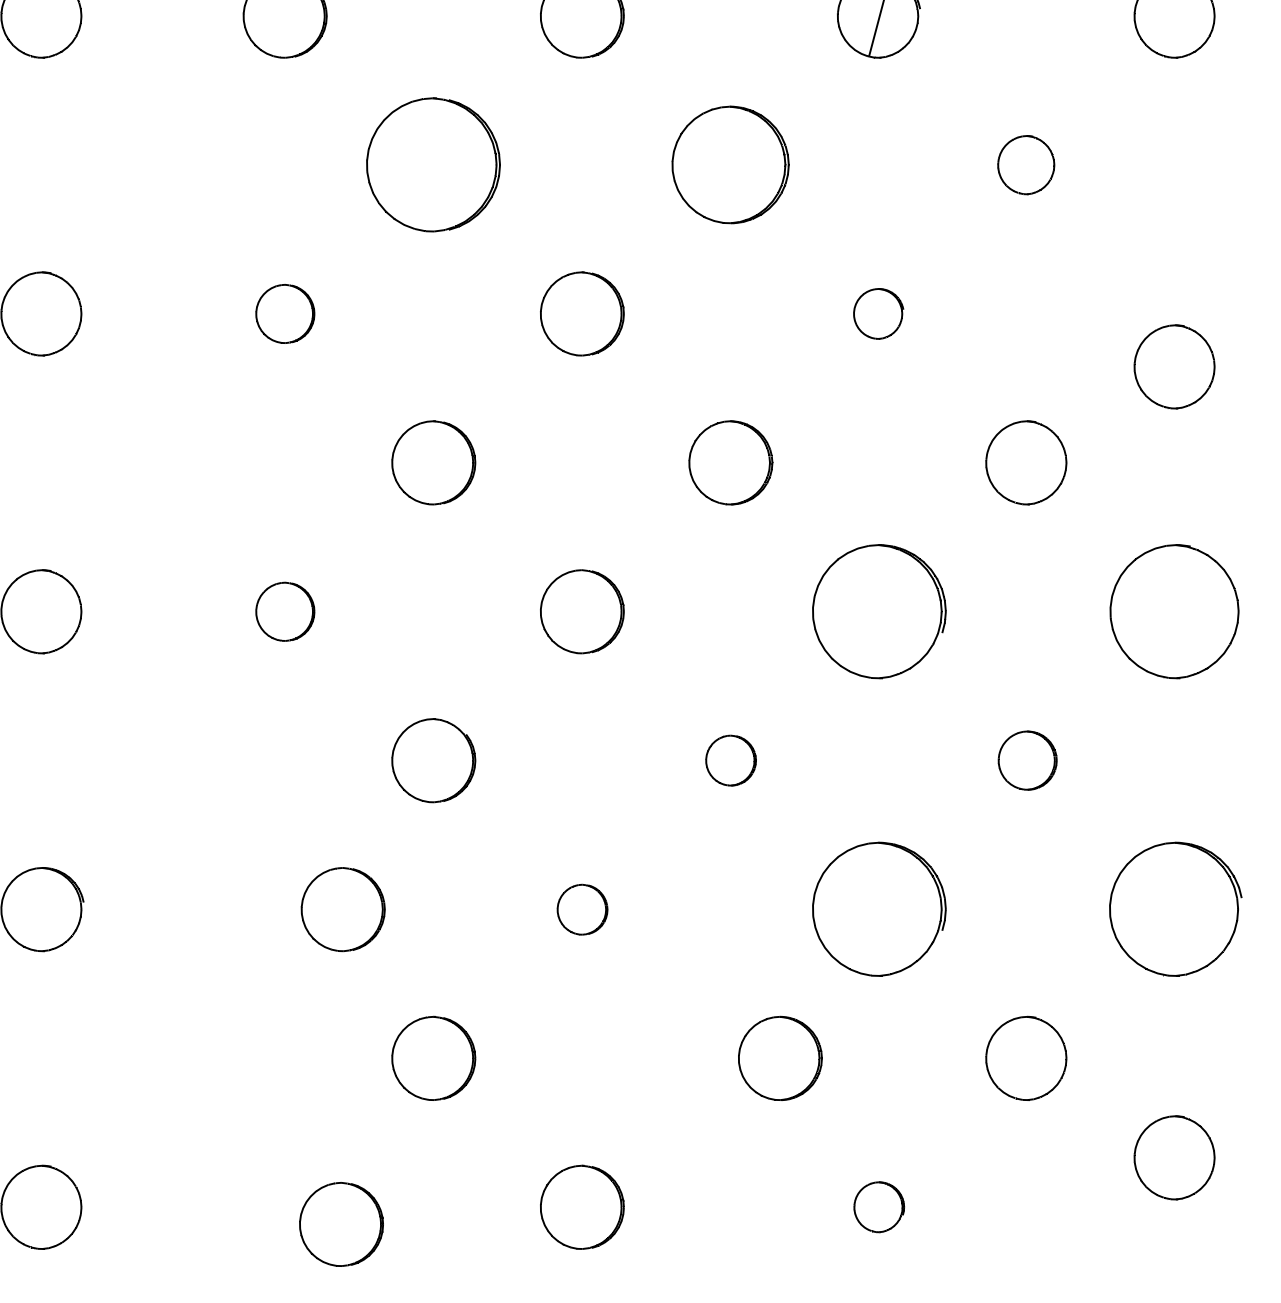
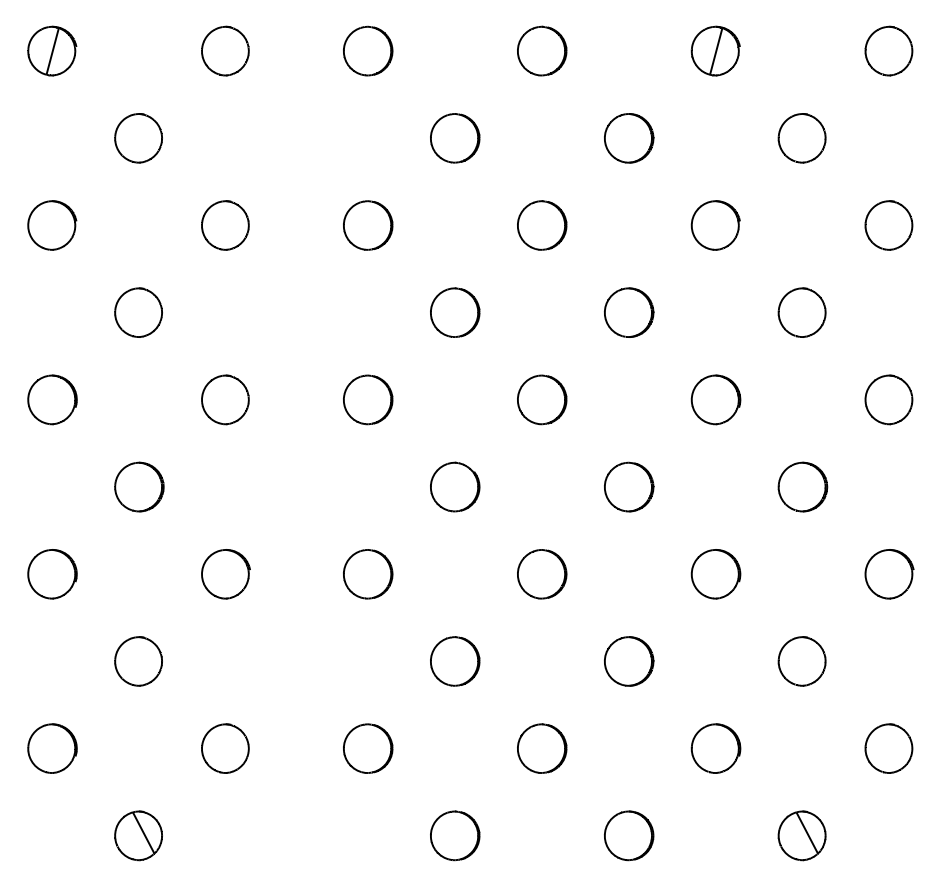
part: (434, 165) -> (455, 138), size x0.62
part: (731, 165) -> (629, 138), size x0.71
part: (1025, 165) -> (801, 138), size x1.43
part: (285, 313) -> (368, 225), size x1.43
part: (878, 313) -> (715, 225), size x1.67
part: (1173, 366) -> (888, 225), moved
part: (285, 611) -> (368, 399), size x1.43
part: (878, 611) -> (715, 399), size x0.62
part: (1173, 611) -> (888, 399), size x0.62
part: (731, 759) -> (629, 486), size x1.67
part: (1026, 759) -> (802, 486), size x1.43
part: (343, 909) -> (368, 574), moved
part: (582, 909) -> (542, 574), size x1.67
part: (878, 909) -> (715, 574), size x0.62
part: (1175, 909) -> (889, 574), size x0.62
part: (781, 1058) -> (629, 661), moved
part: (1173, 1157) -> (888, 748), moved
part: (878, 1207) -> (715, 748), size x1.67
part: (342, 1224) -> (368, 748), moved

